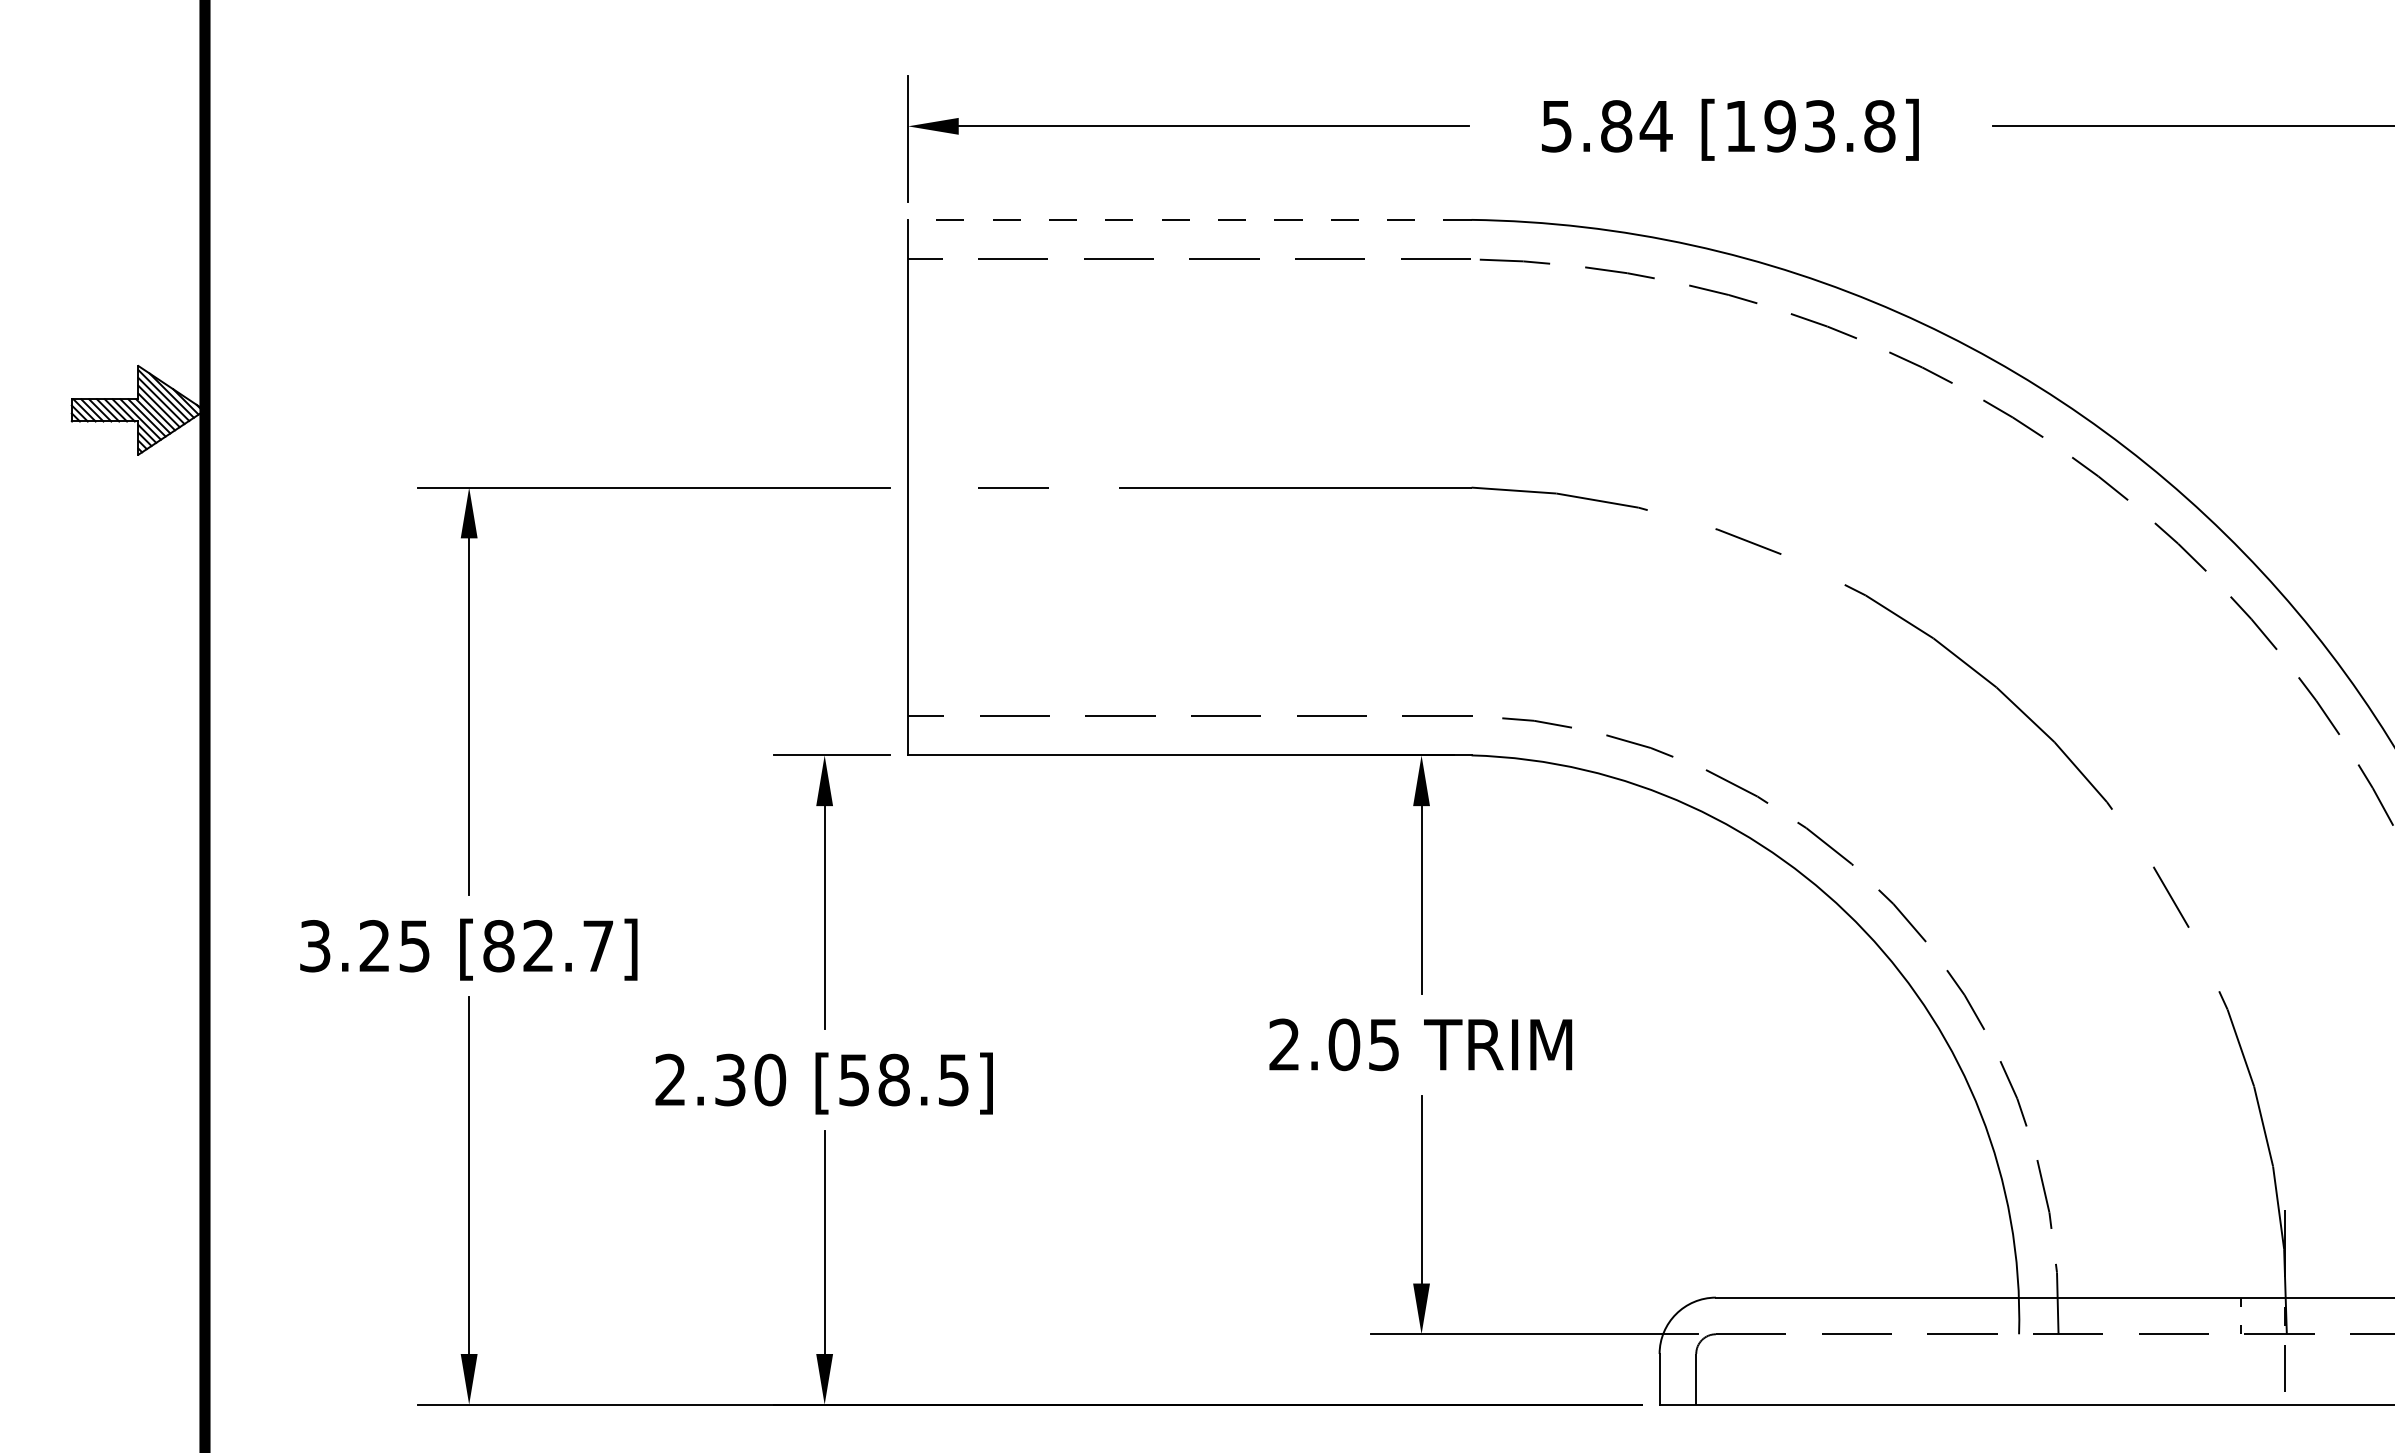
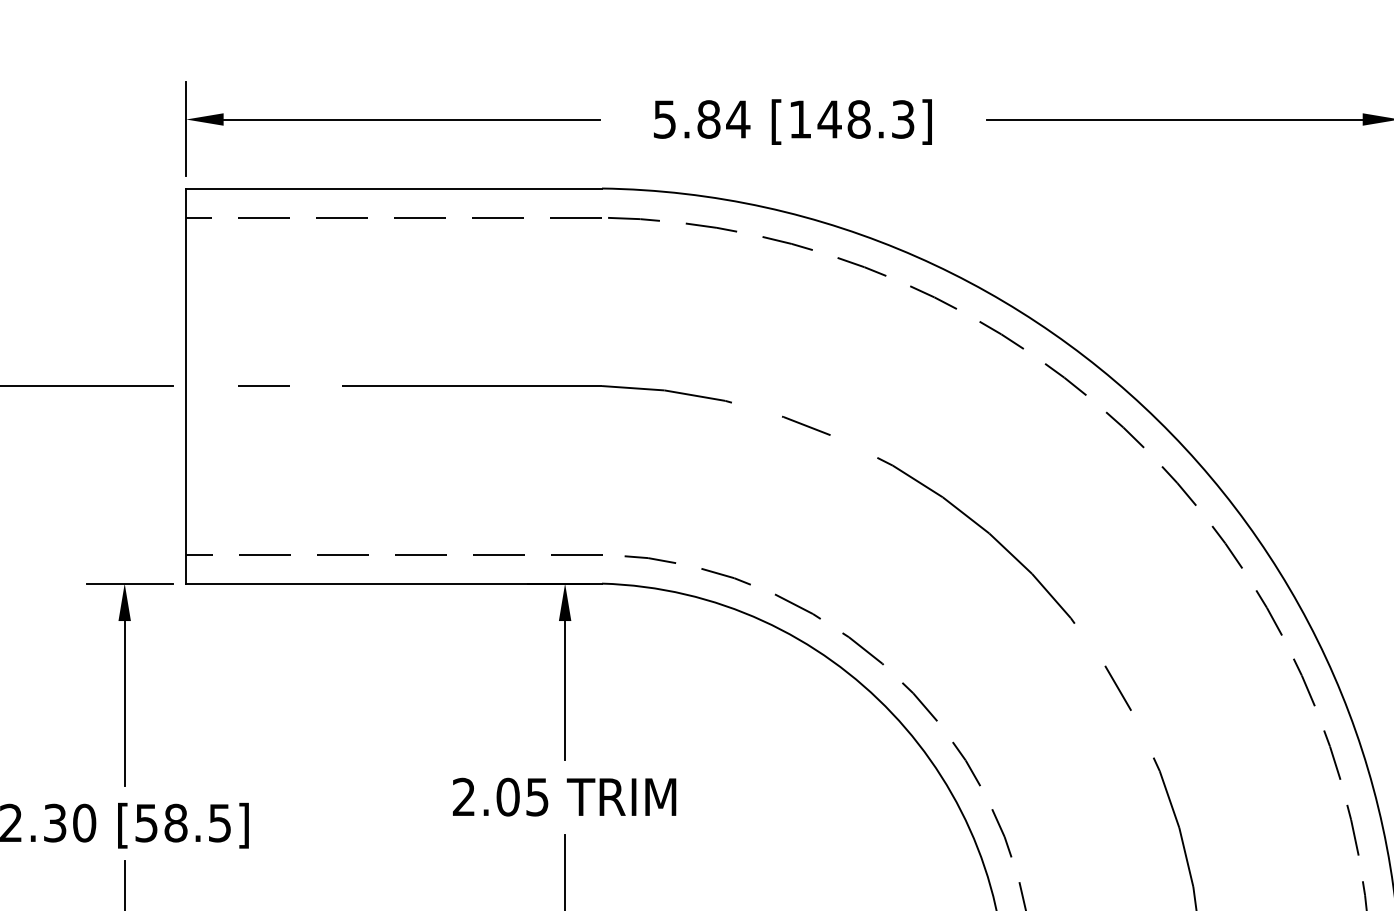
text: (1829, 126) -> (866, 119), [193.8] -> [148.3]
line: (1189, 219) -> (393, 188), dashed -> solid

